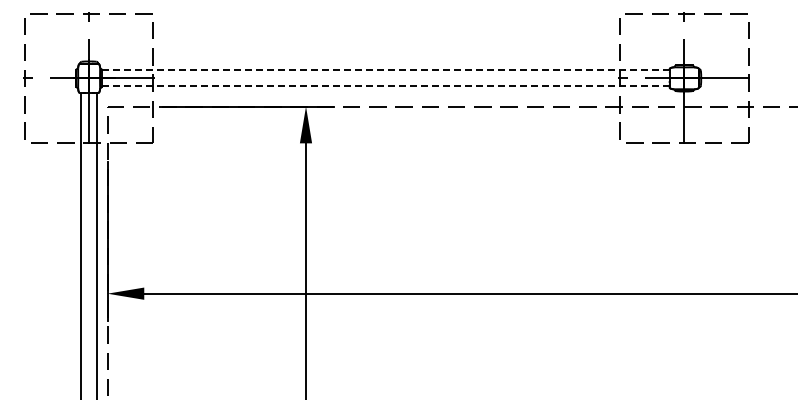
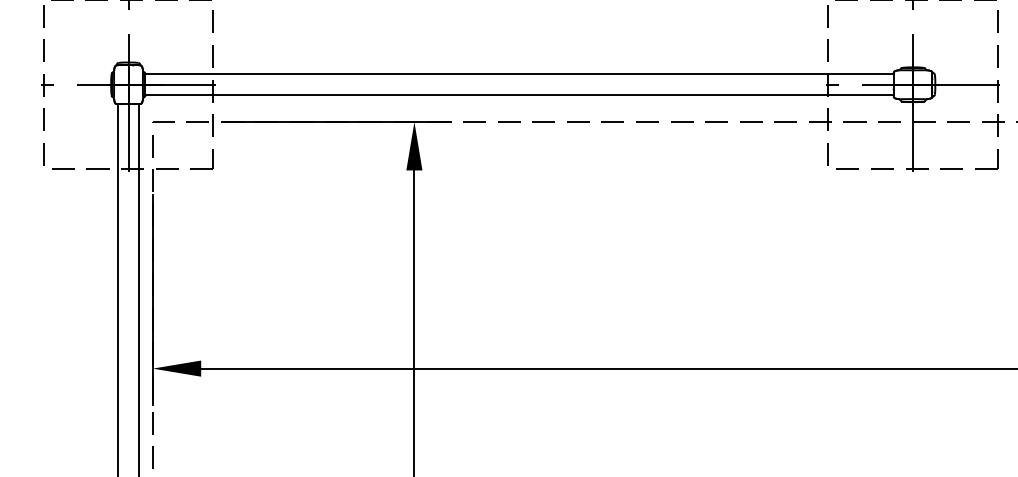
line: (385, 70) -> (519, 74), dashed -> solid
line: (385, 86) -> (519, 95), dashed -> solid

